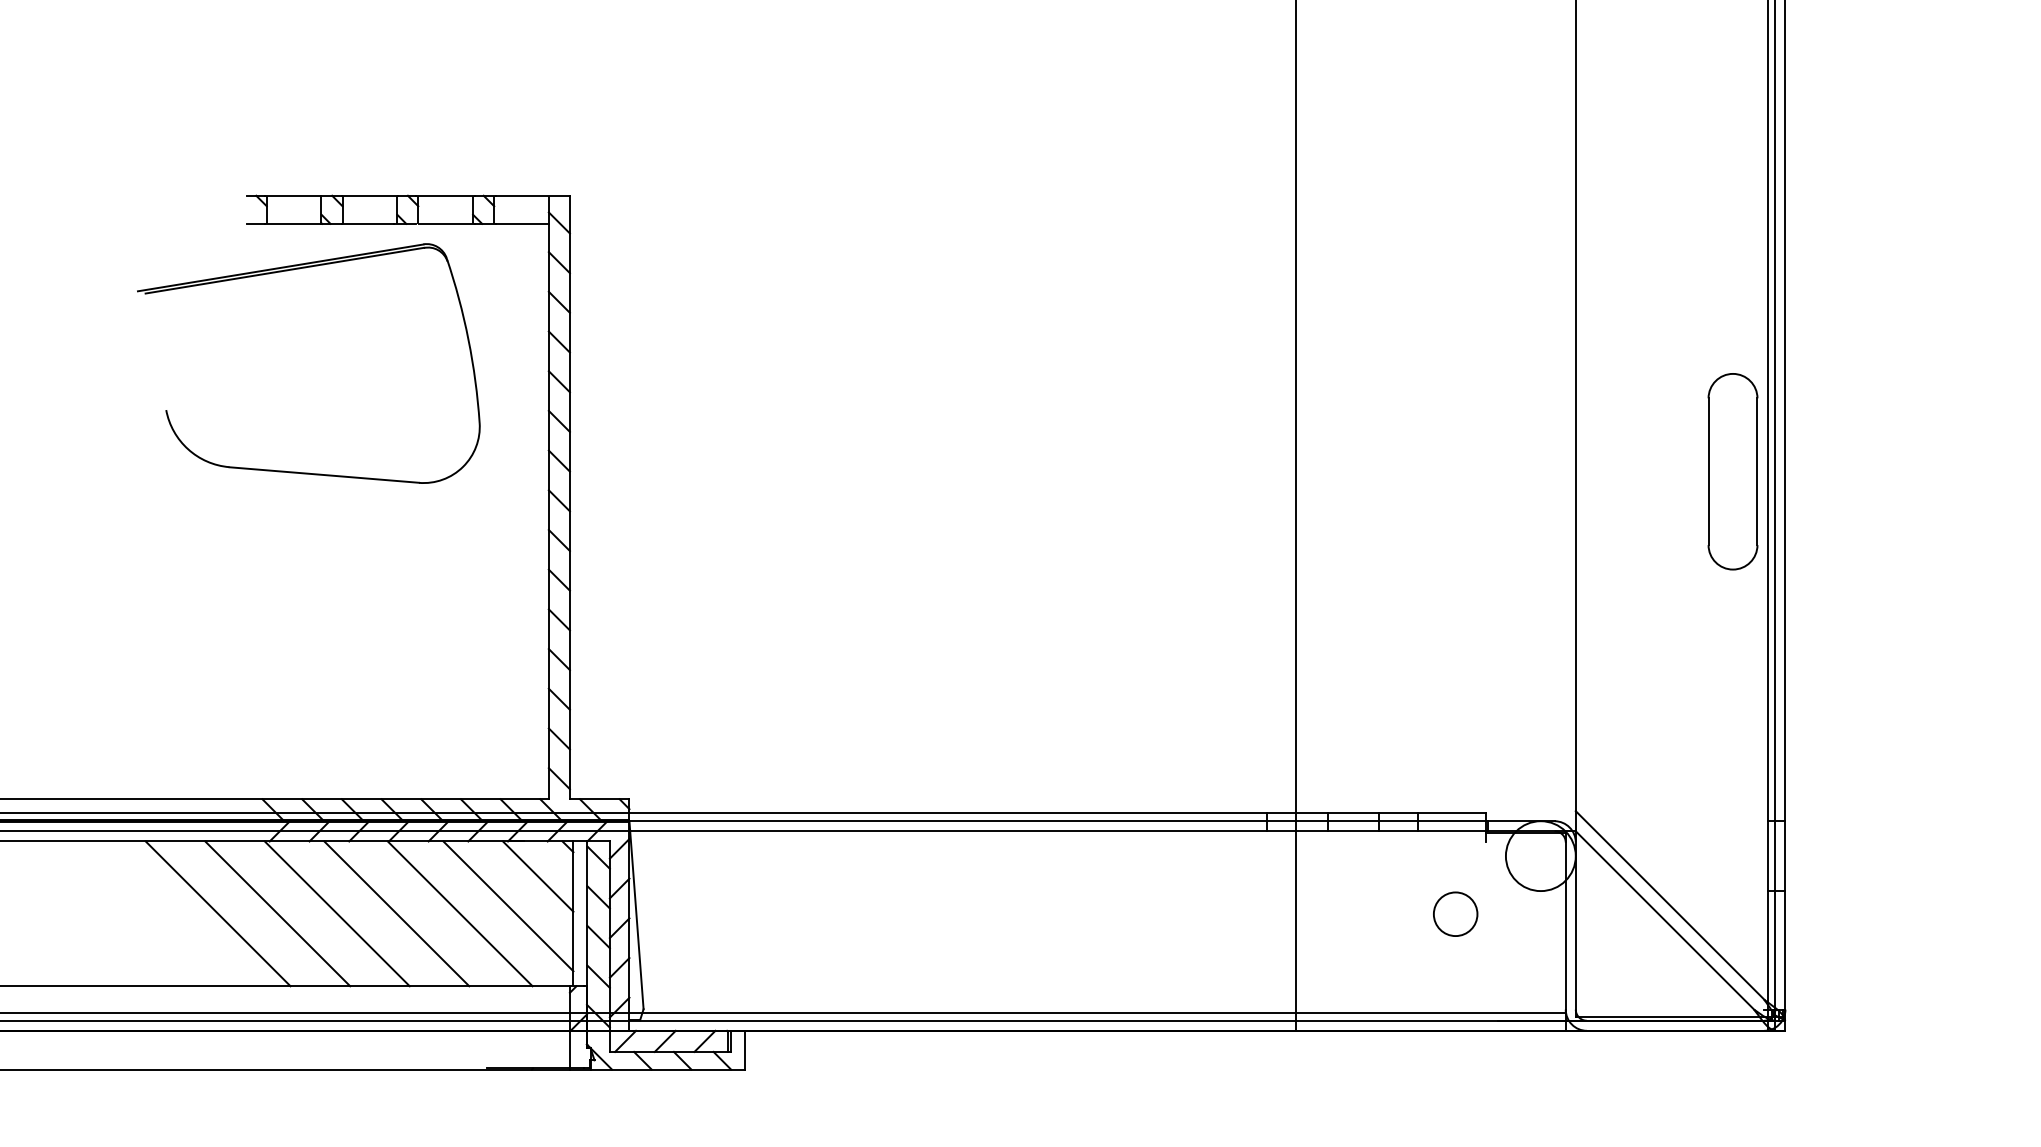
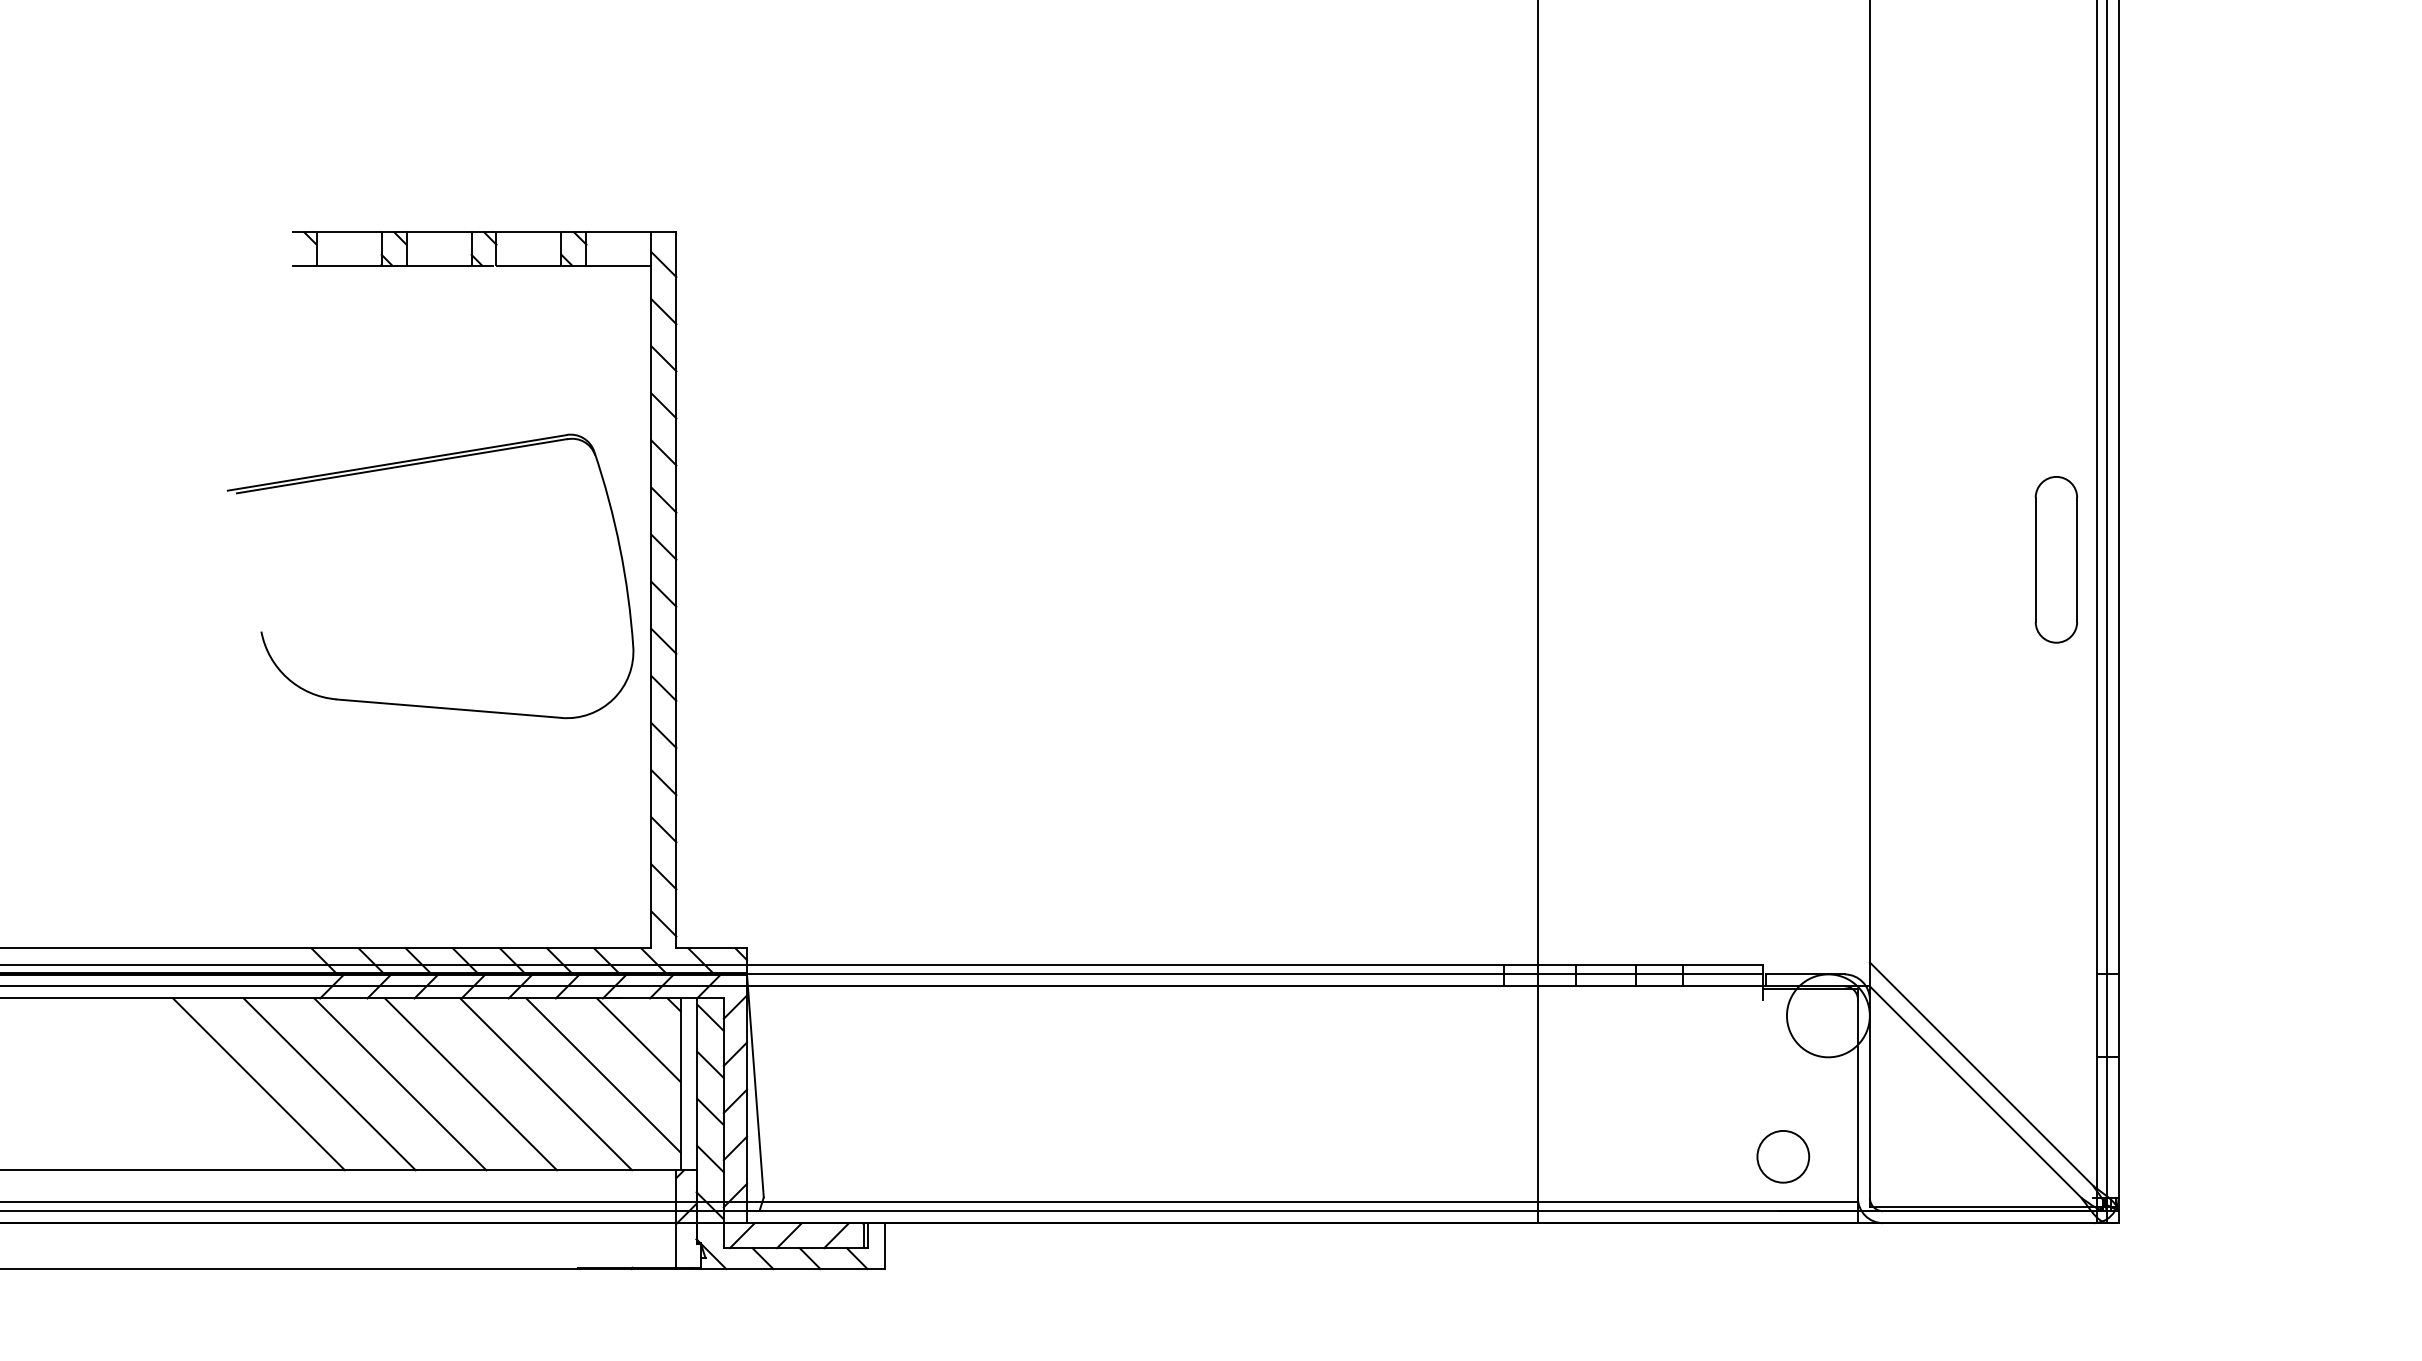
part: (295, 270) -> (414, 465), moved
part: (1733, 471) -> (2056, 559), size x0.71
circle: (1455, 913) -> (1783, 1156), moved

